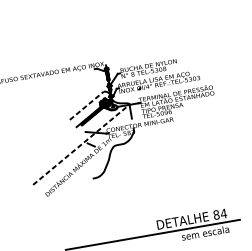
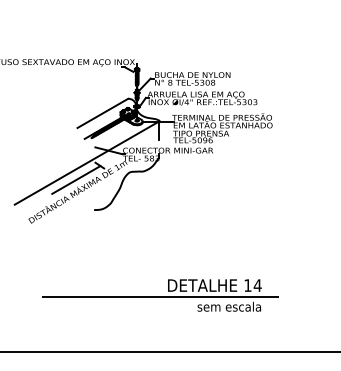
line: (87, 105) -> (103, 113), dashed -> solid
line: (81, 144) -> (87, 162), dashed -> solid
line: (75, 158) -> (76, 179), added
text: (216, 214) -> (247, 285), 84 -> 14

